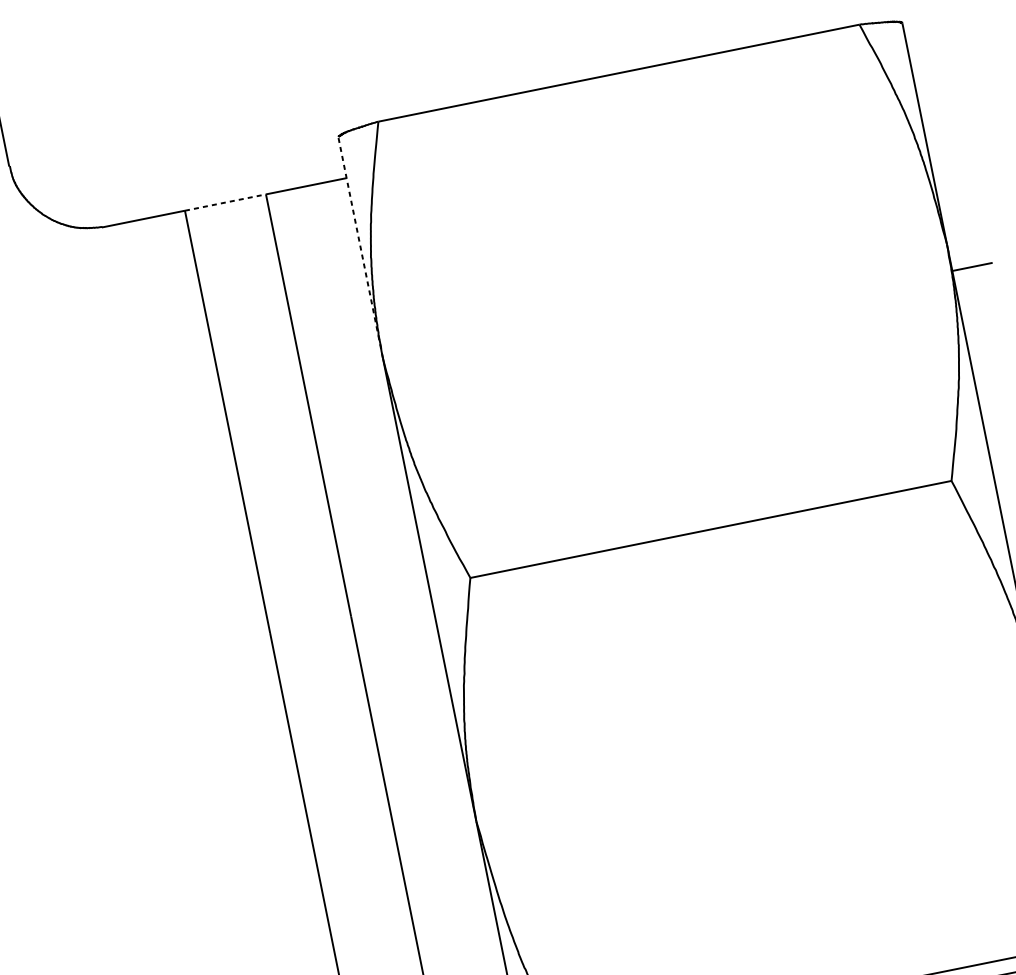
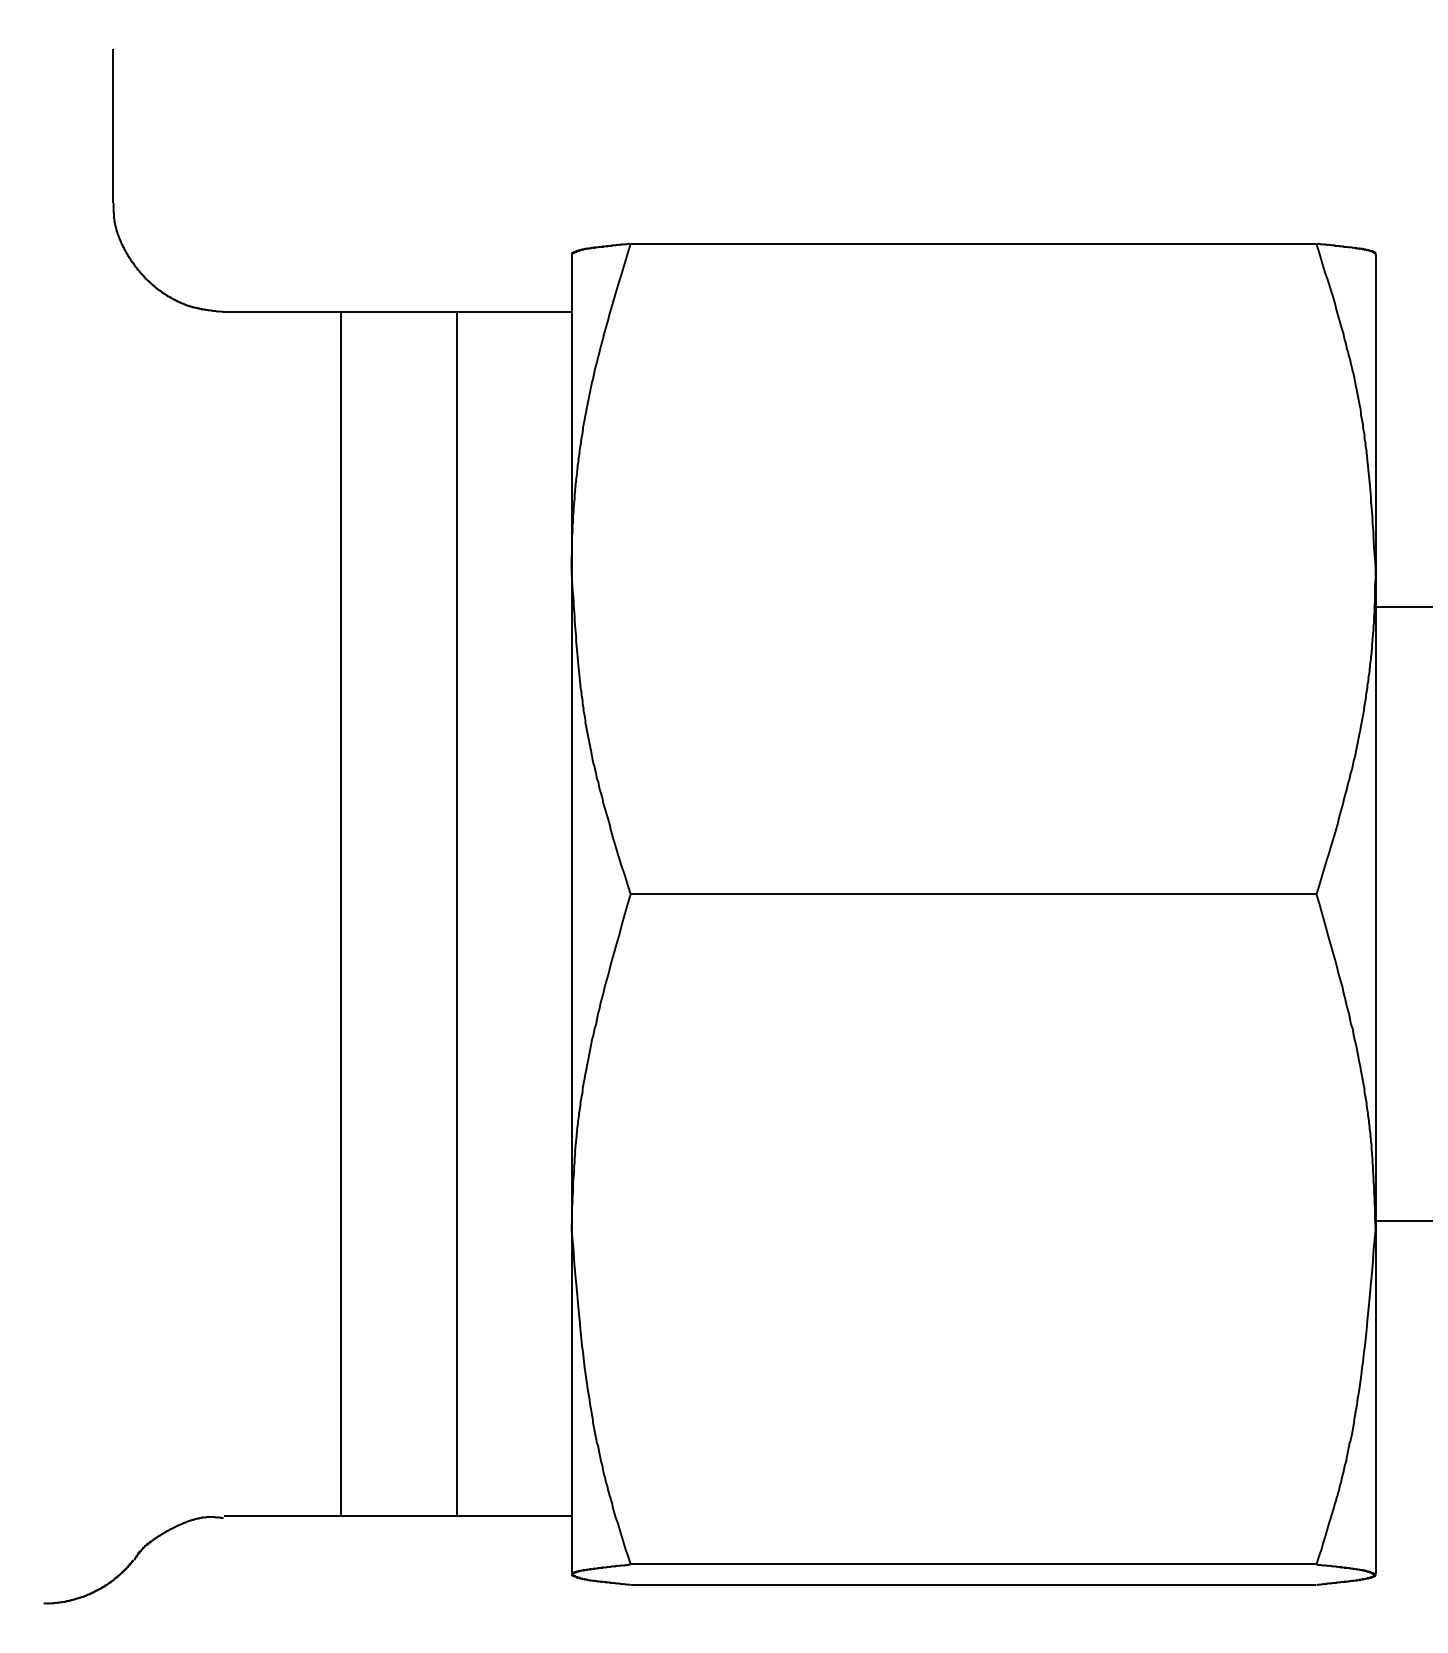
line: (225, 202) -> (398, 312), dashed -> solid
line: (360, 247) -> (571, 411), dashed -> solid

